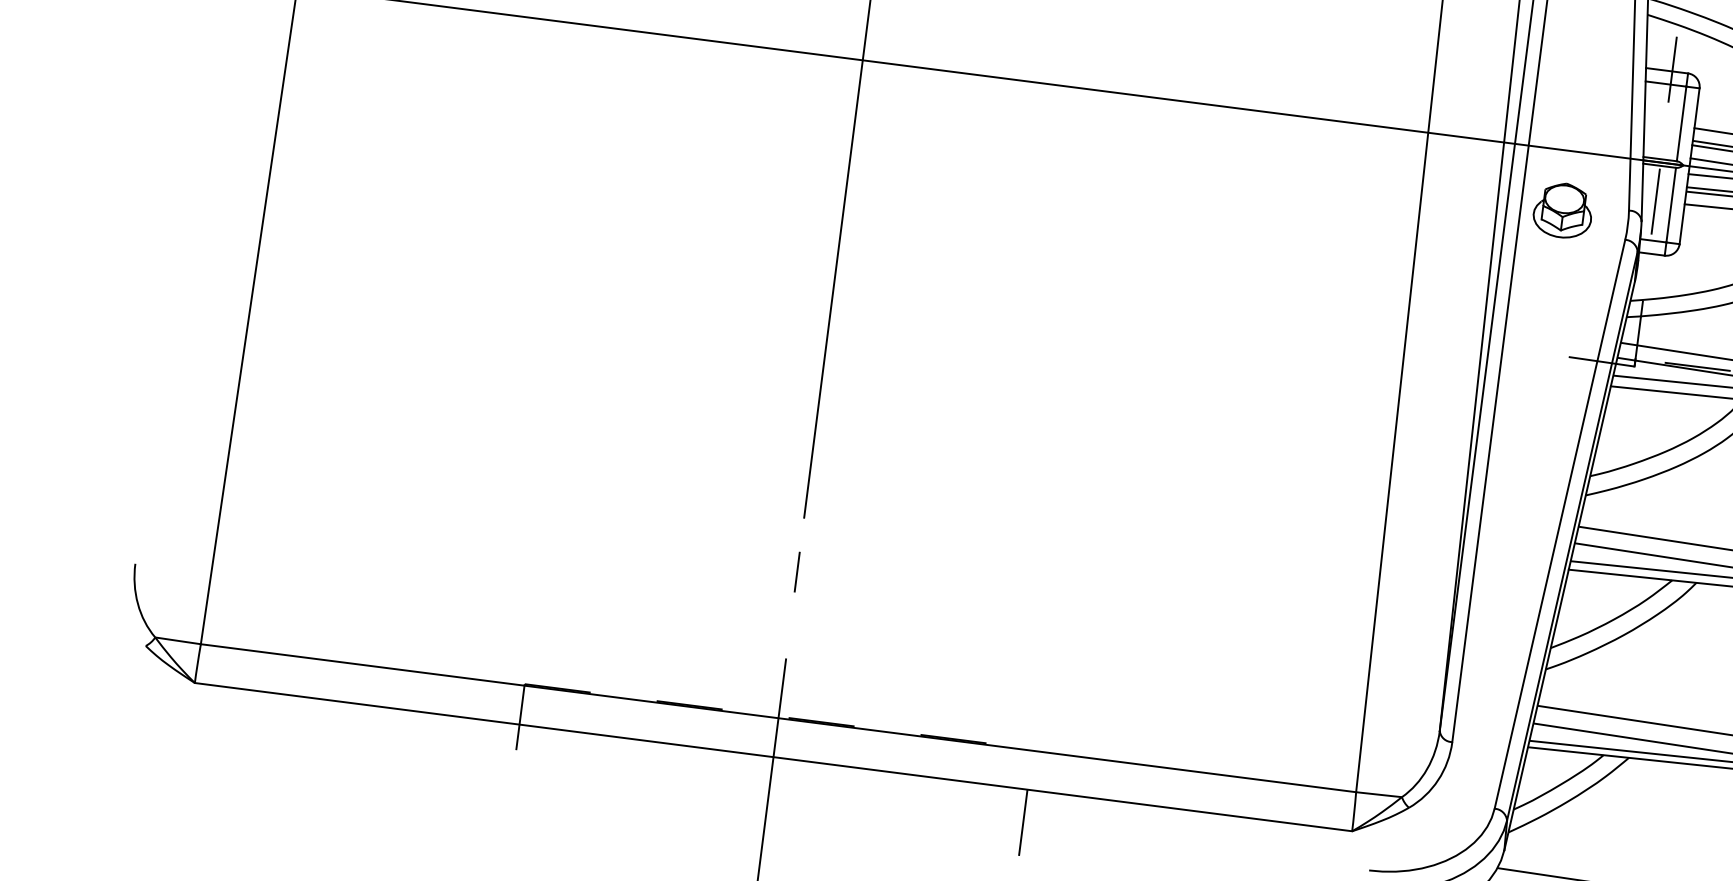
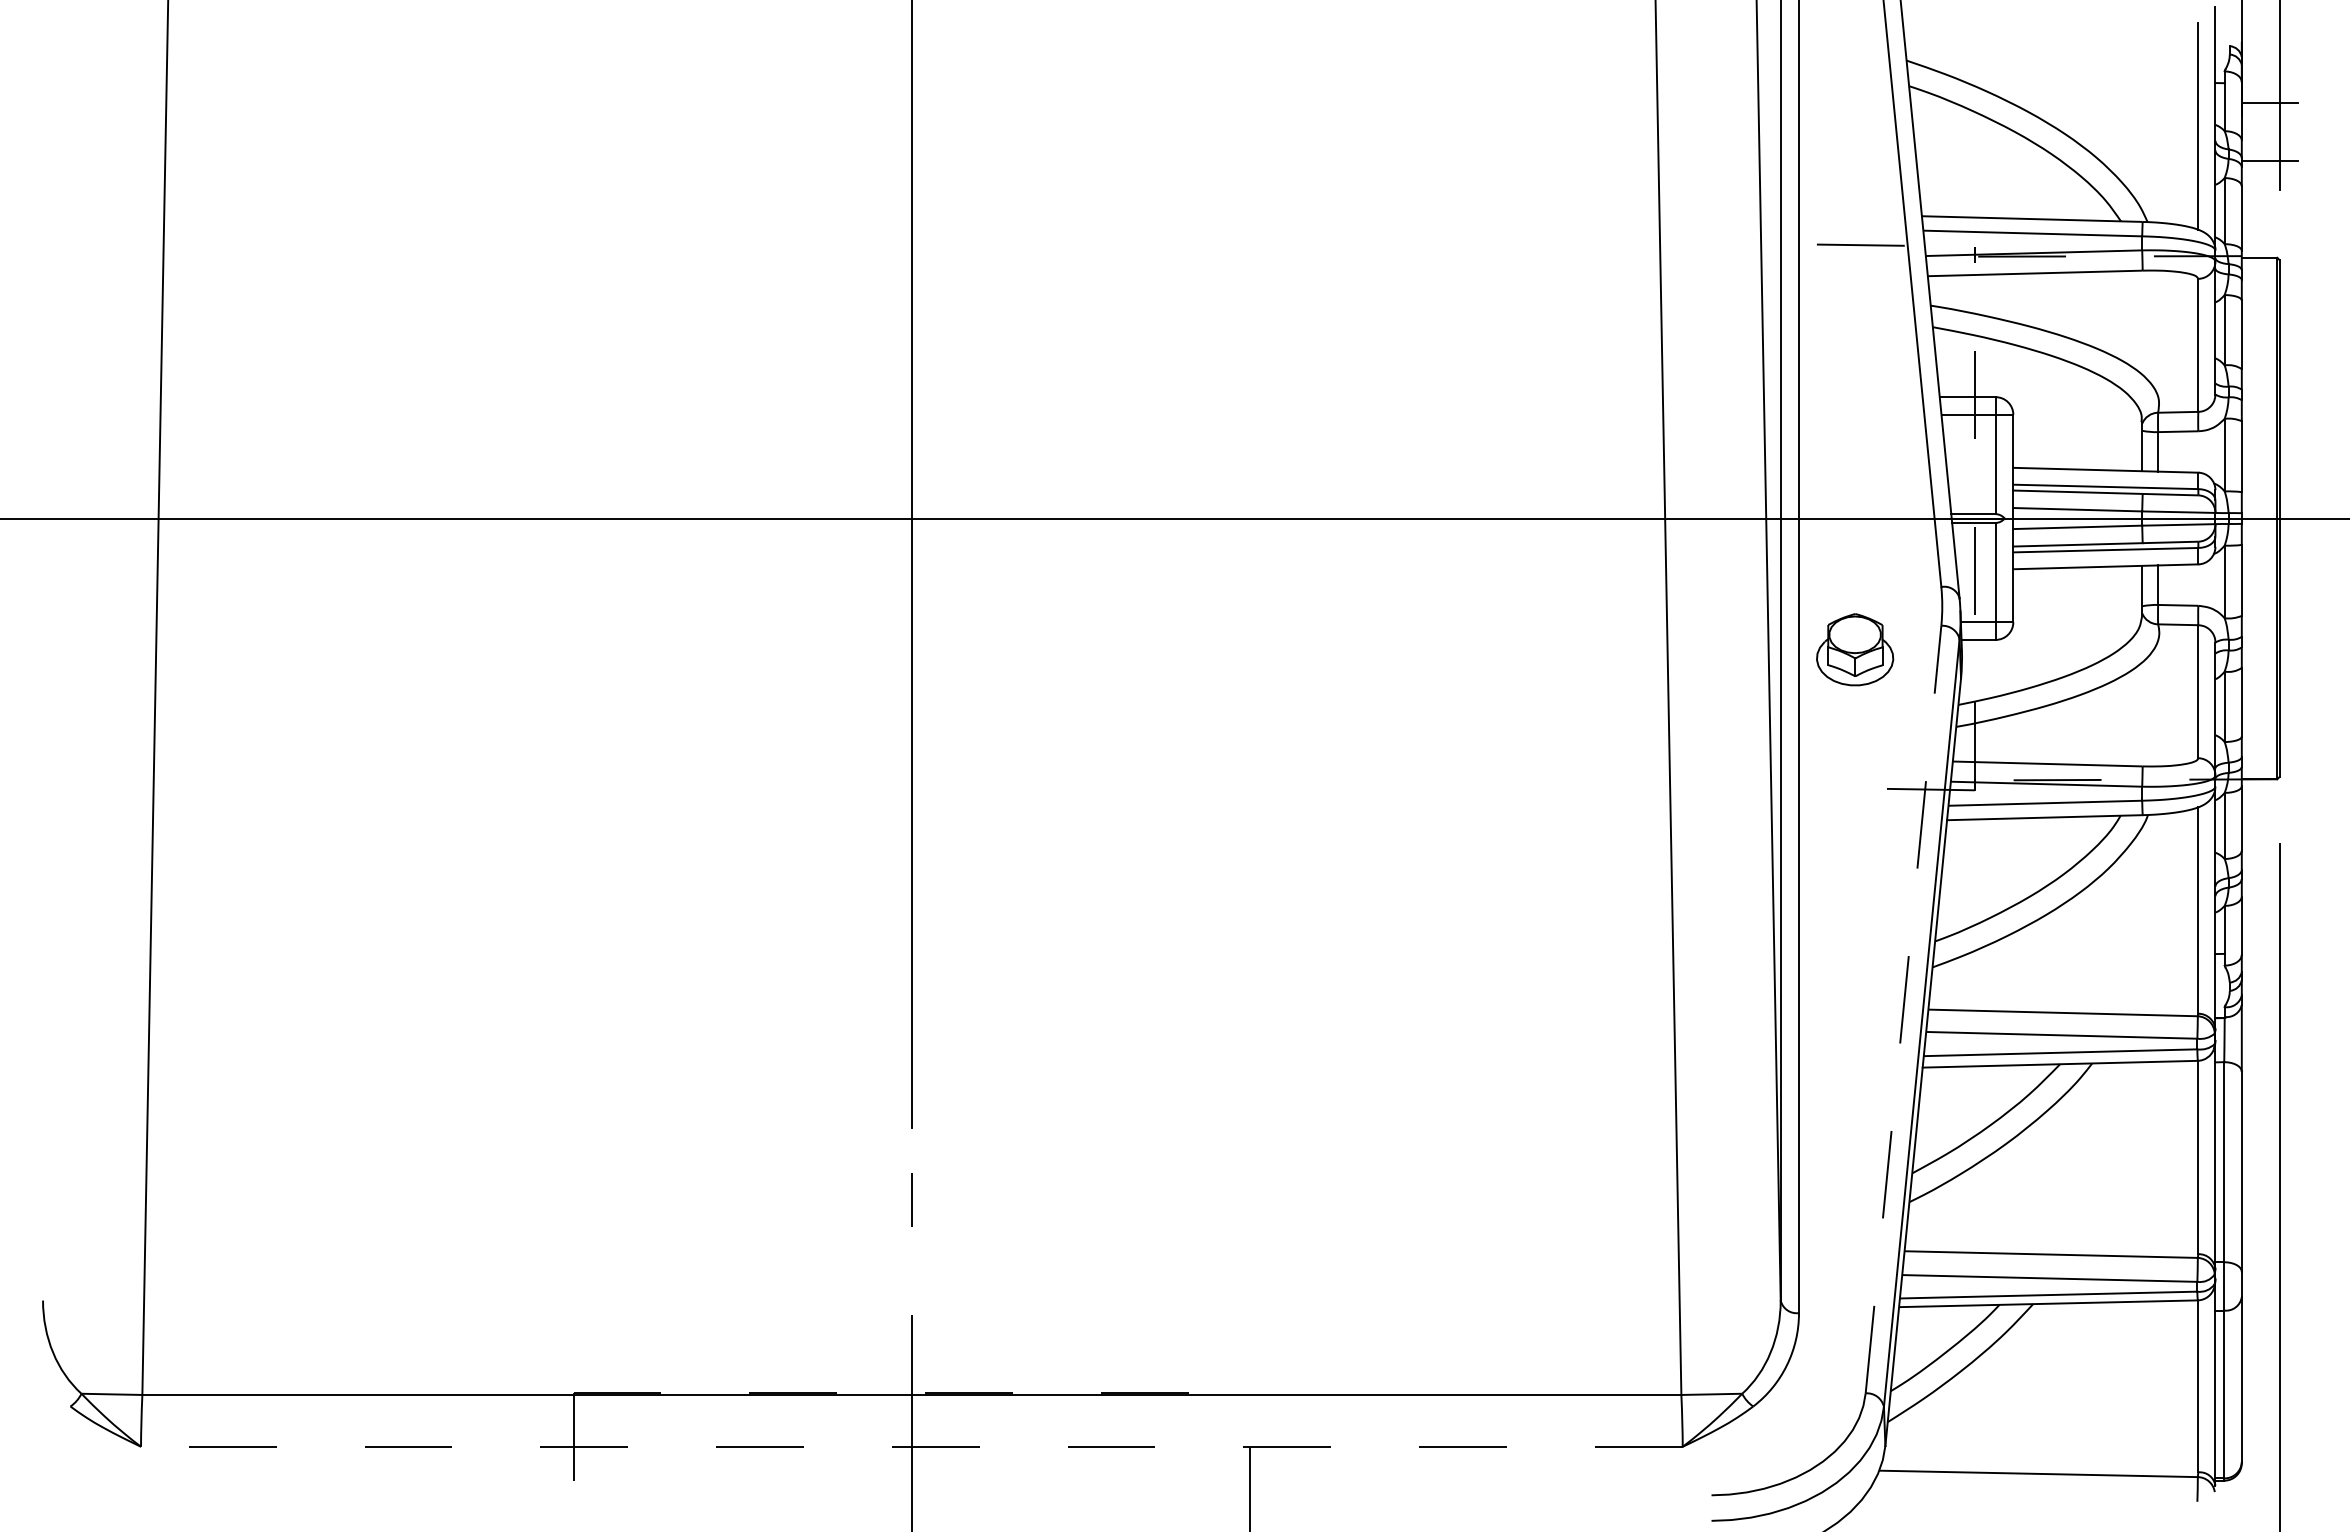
part: (1563, 210) -> (1855, 649), moved
line: (1559, 524) -> (1903, 1009), solid -> dashed
line: (773, 756) -> (911, 1446), solid -> dashed

